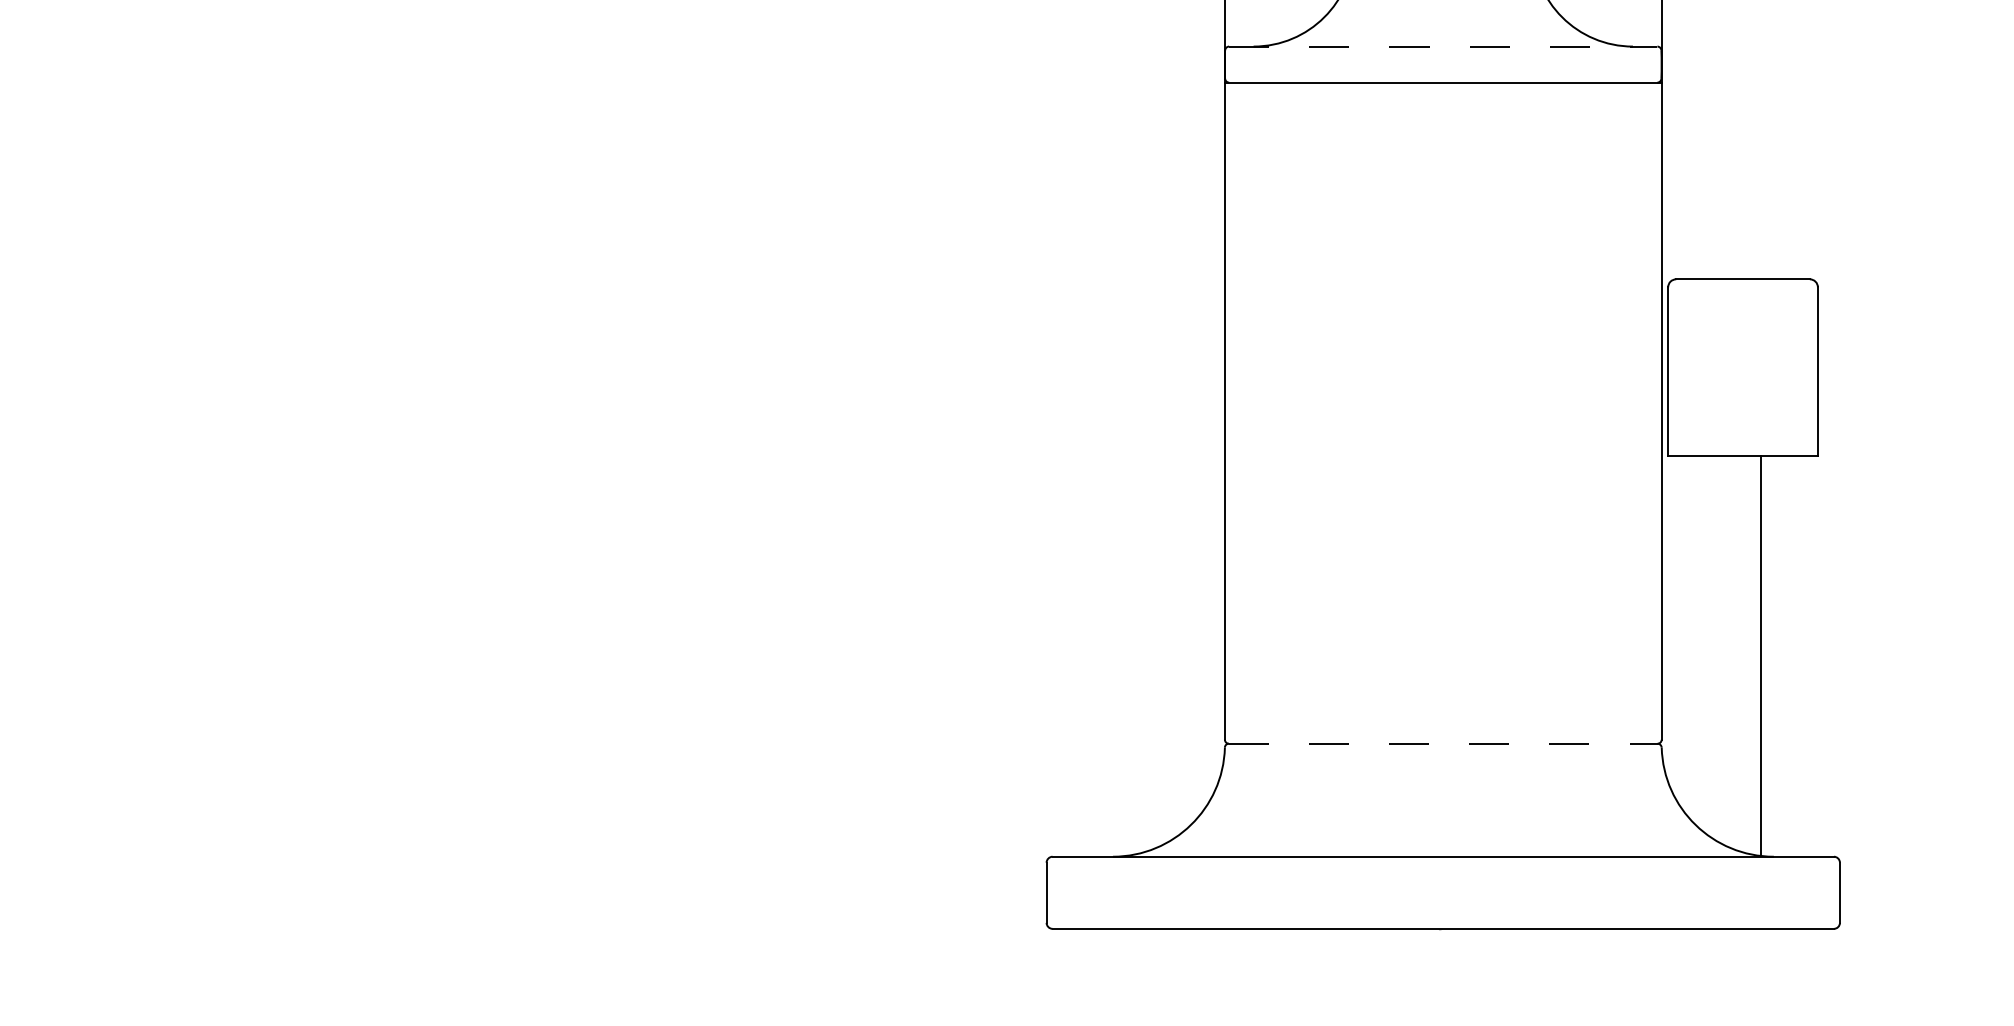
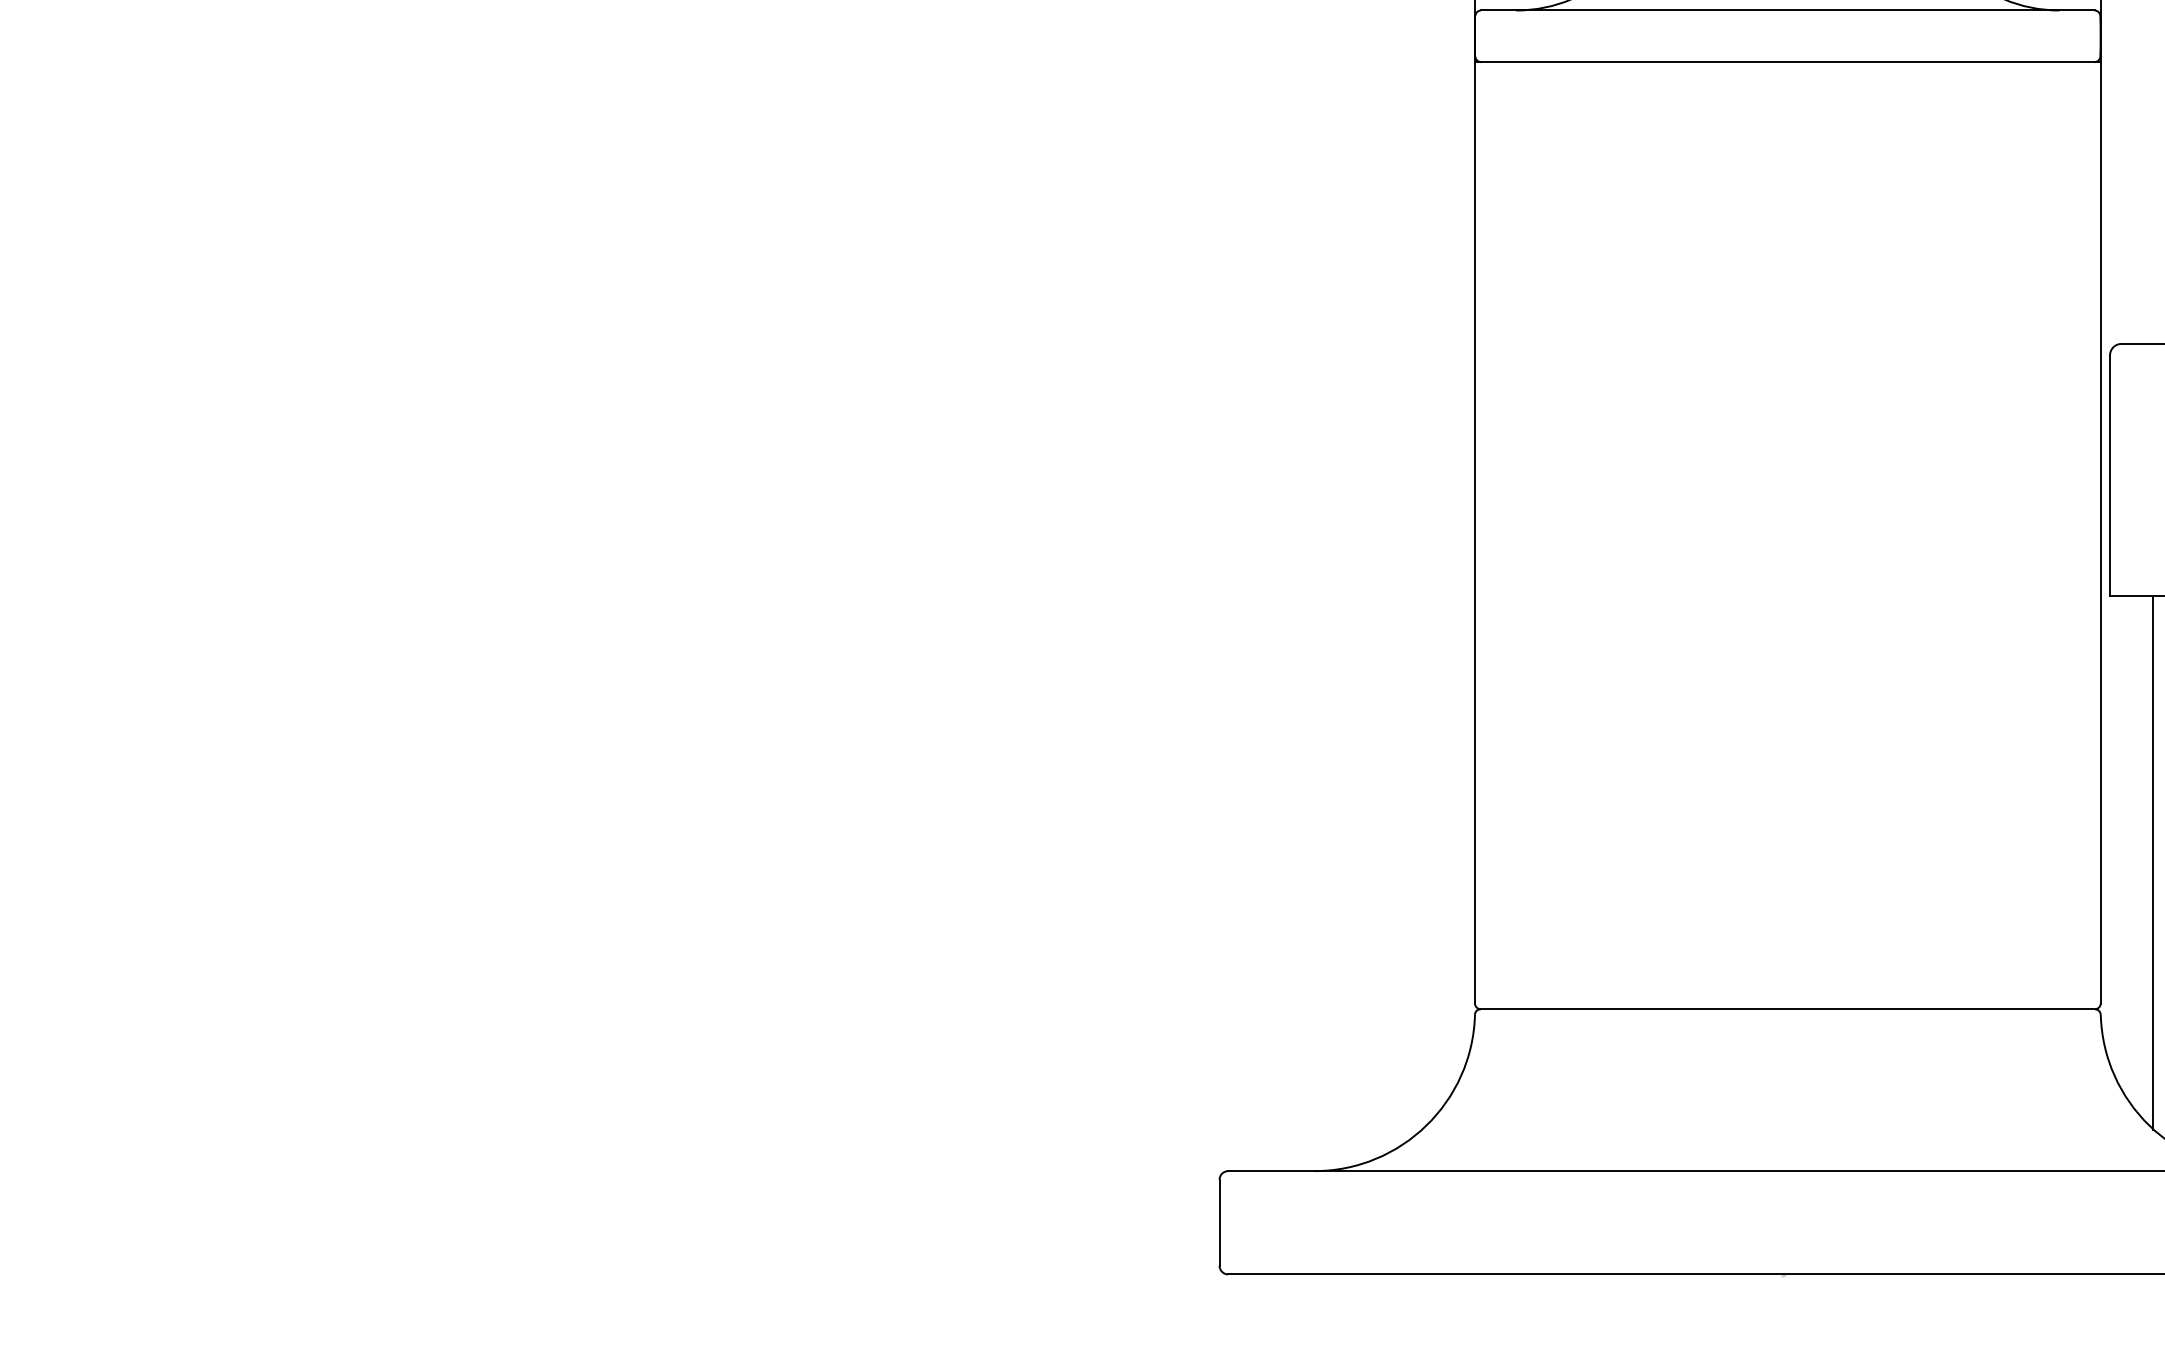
line: (1443, 46) -> (1788, 10), dashed -> solid
line: (1698, 641) -> (2153, 862), added
line: (1443, 743) -> (1788, 1008), dashed -> solid

